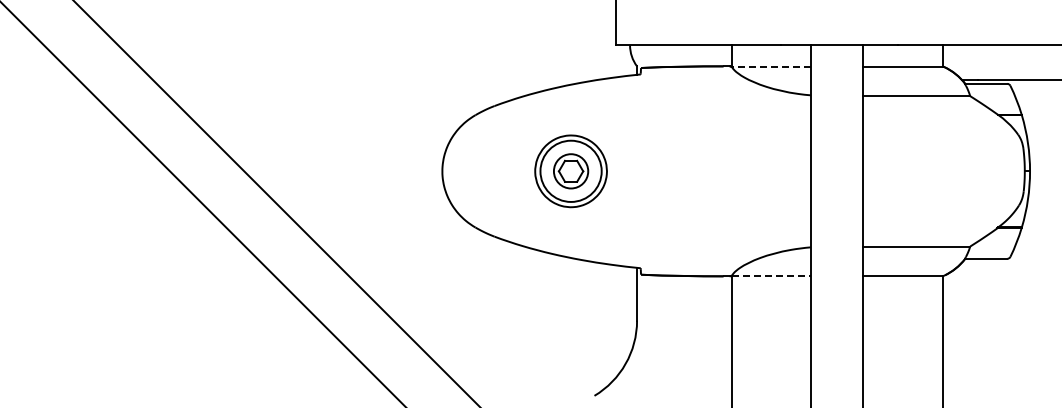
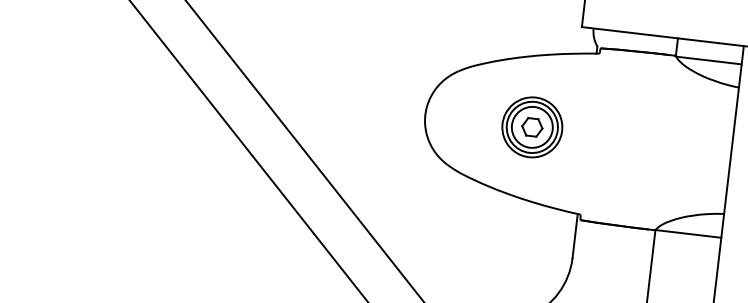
line: (771, 67) -> (709, 60), dashed -> solid
circle: (570, 170) -> (531, 126), size x1.43
line: (771, 276) -> (688, 234), dashed -> solid

